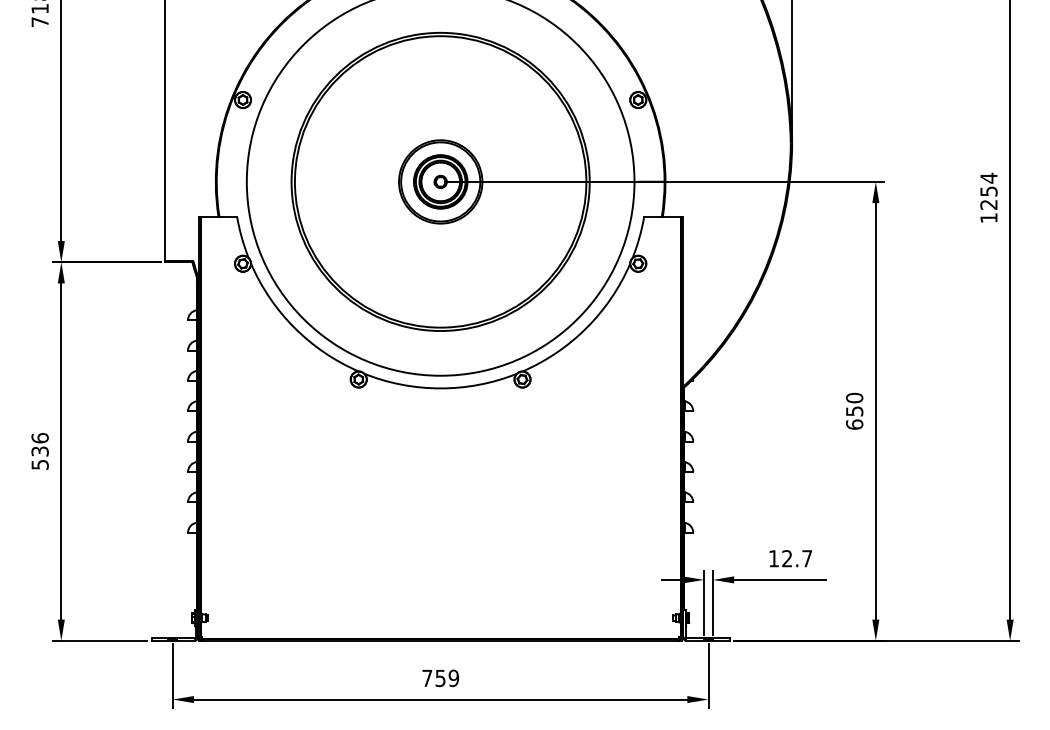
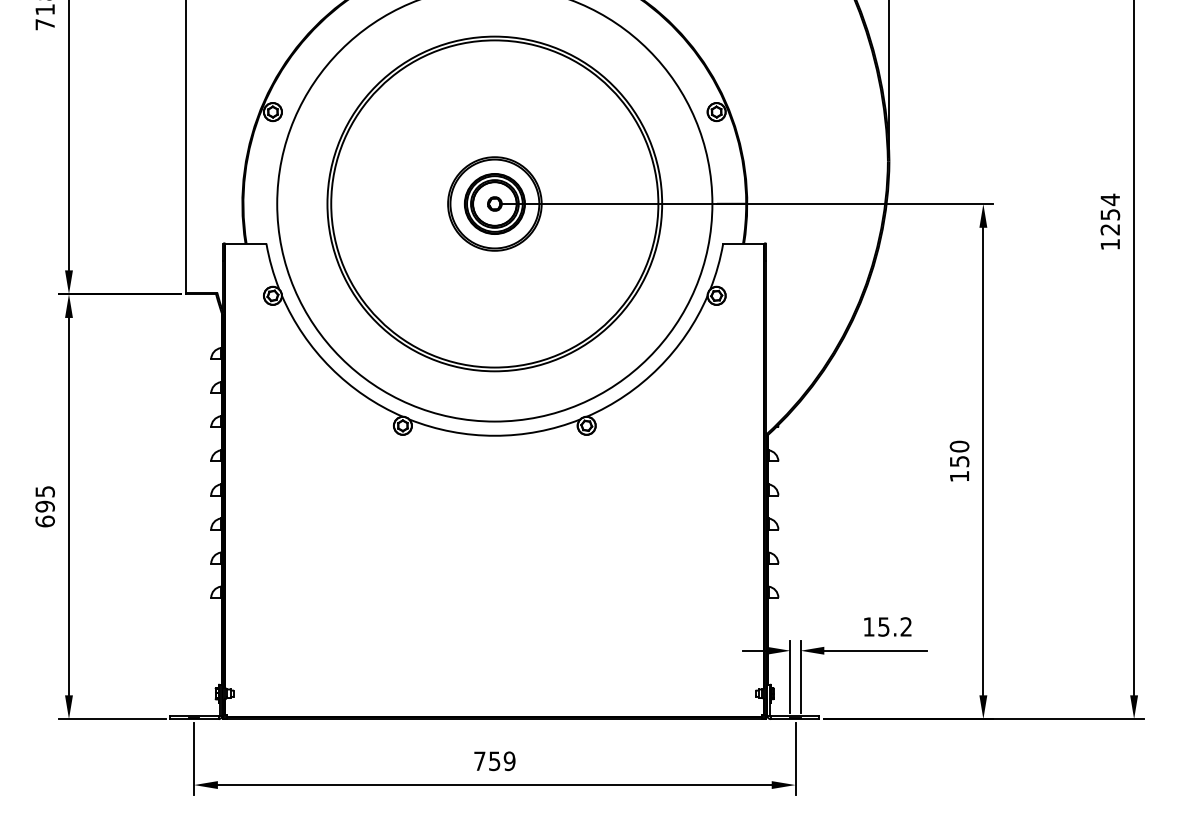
text: (854, 424) -> (959, 476), 650 -> 150
text: (39, 451) -> (44, 506), 536 -> 695
text: (796, 558) -> (894, 626), 12.7 -> 15.2

